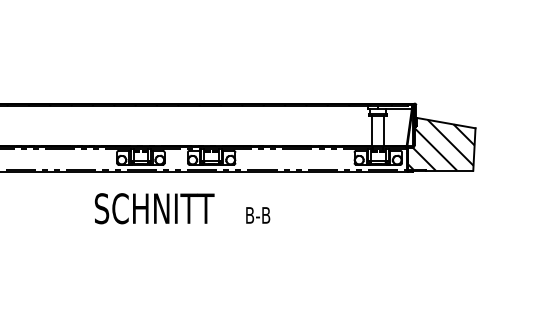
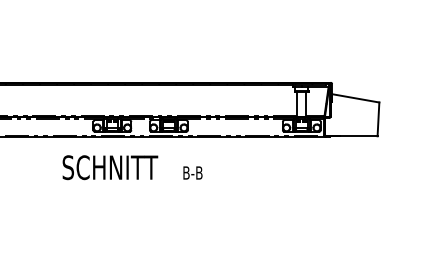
hatch: (440, 144) -> (351, 115), removed
text: (182, 208) -> (132, 167), moved

